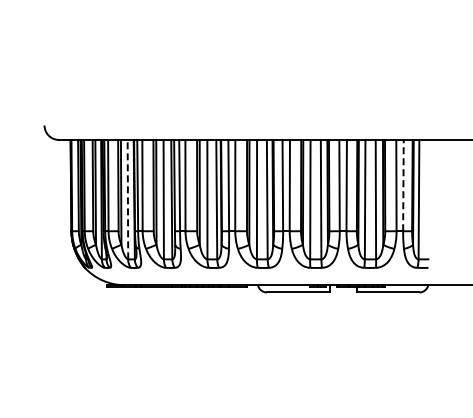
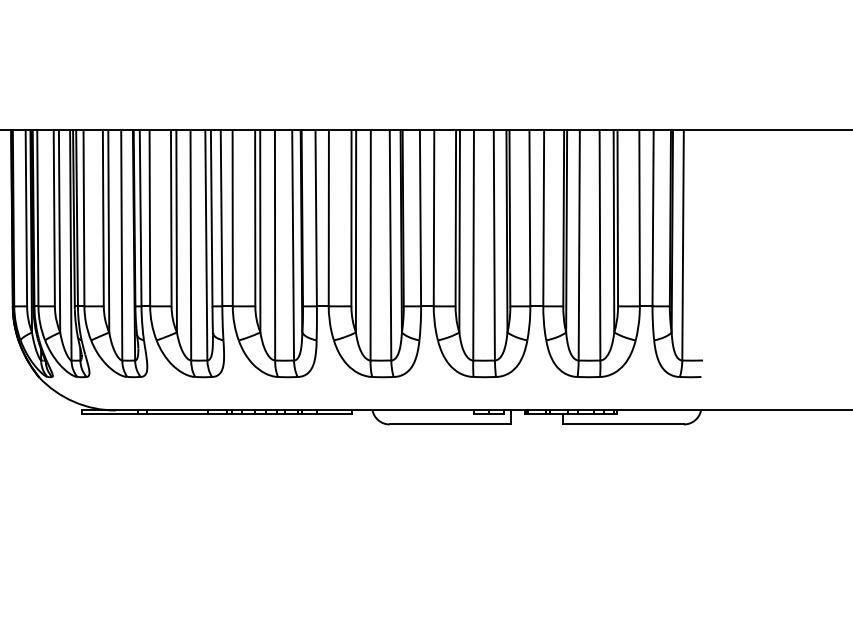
line: (403, 185) -> (653, 218), dashed -> solid
line: (127, 199) -> (120, 245), dashed -> solid

